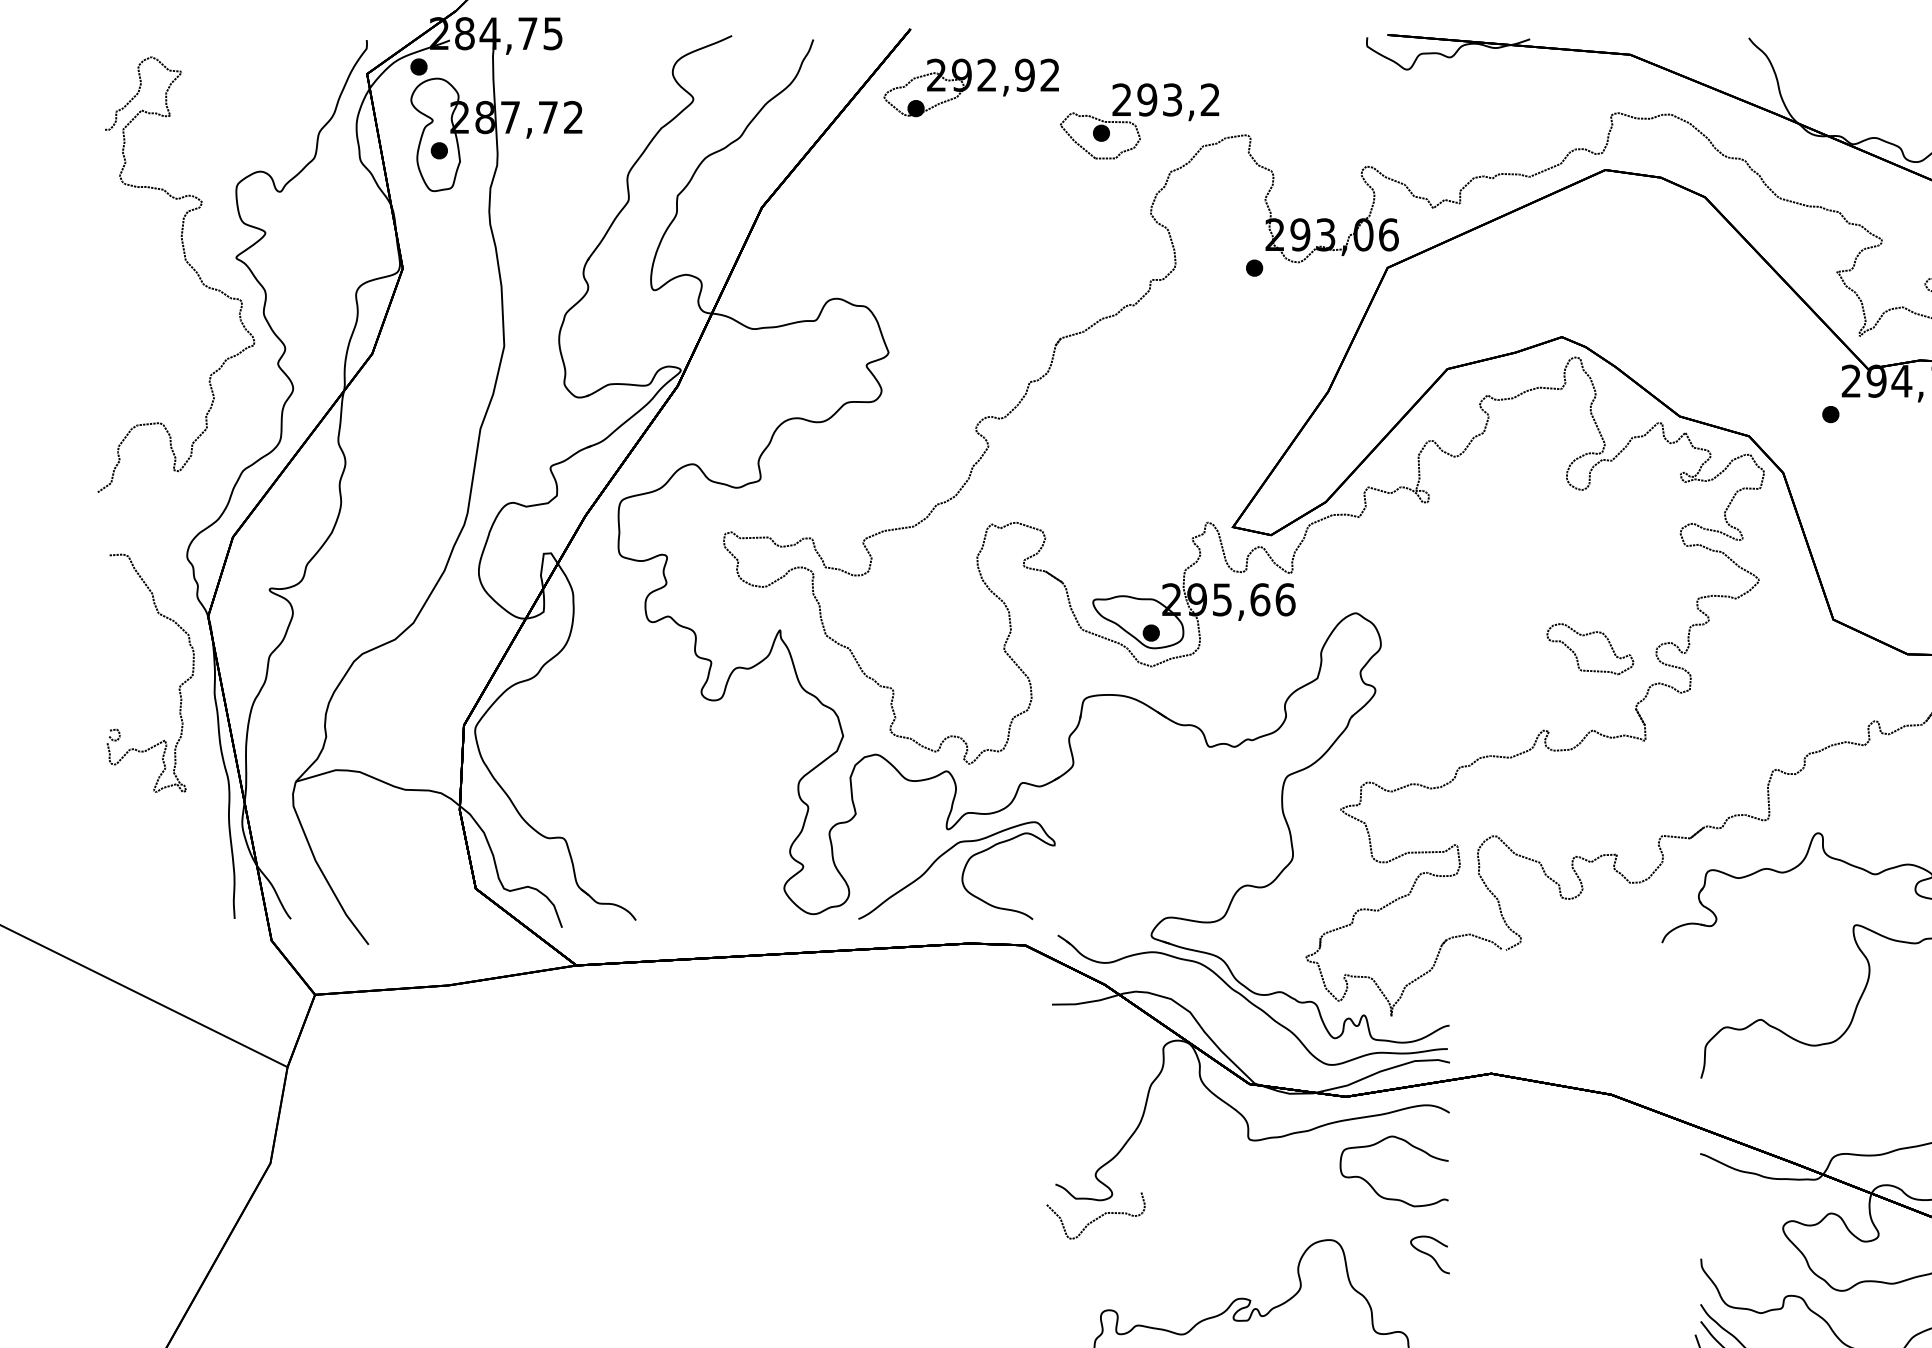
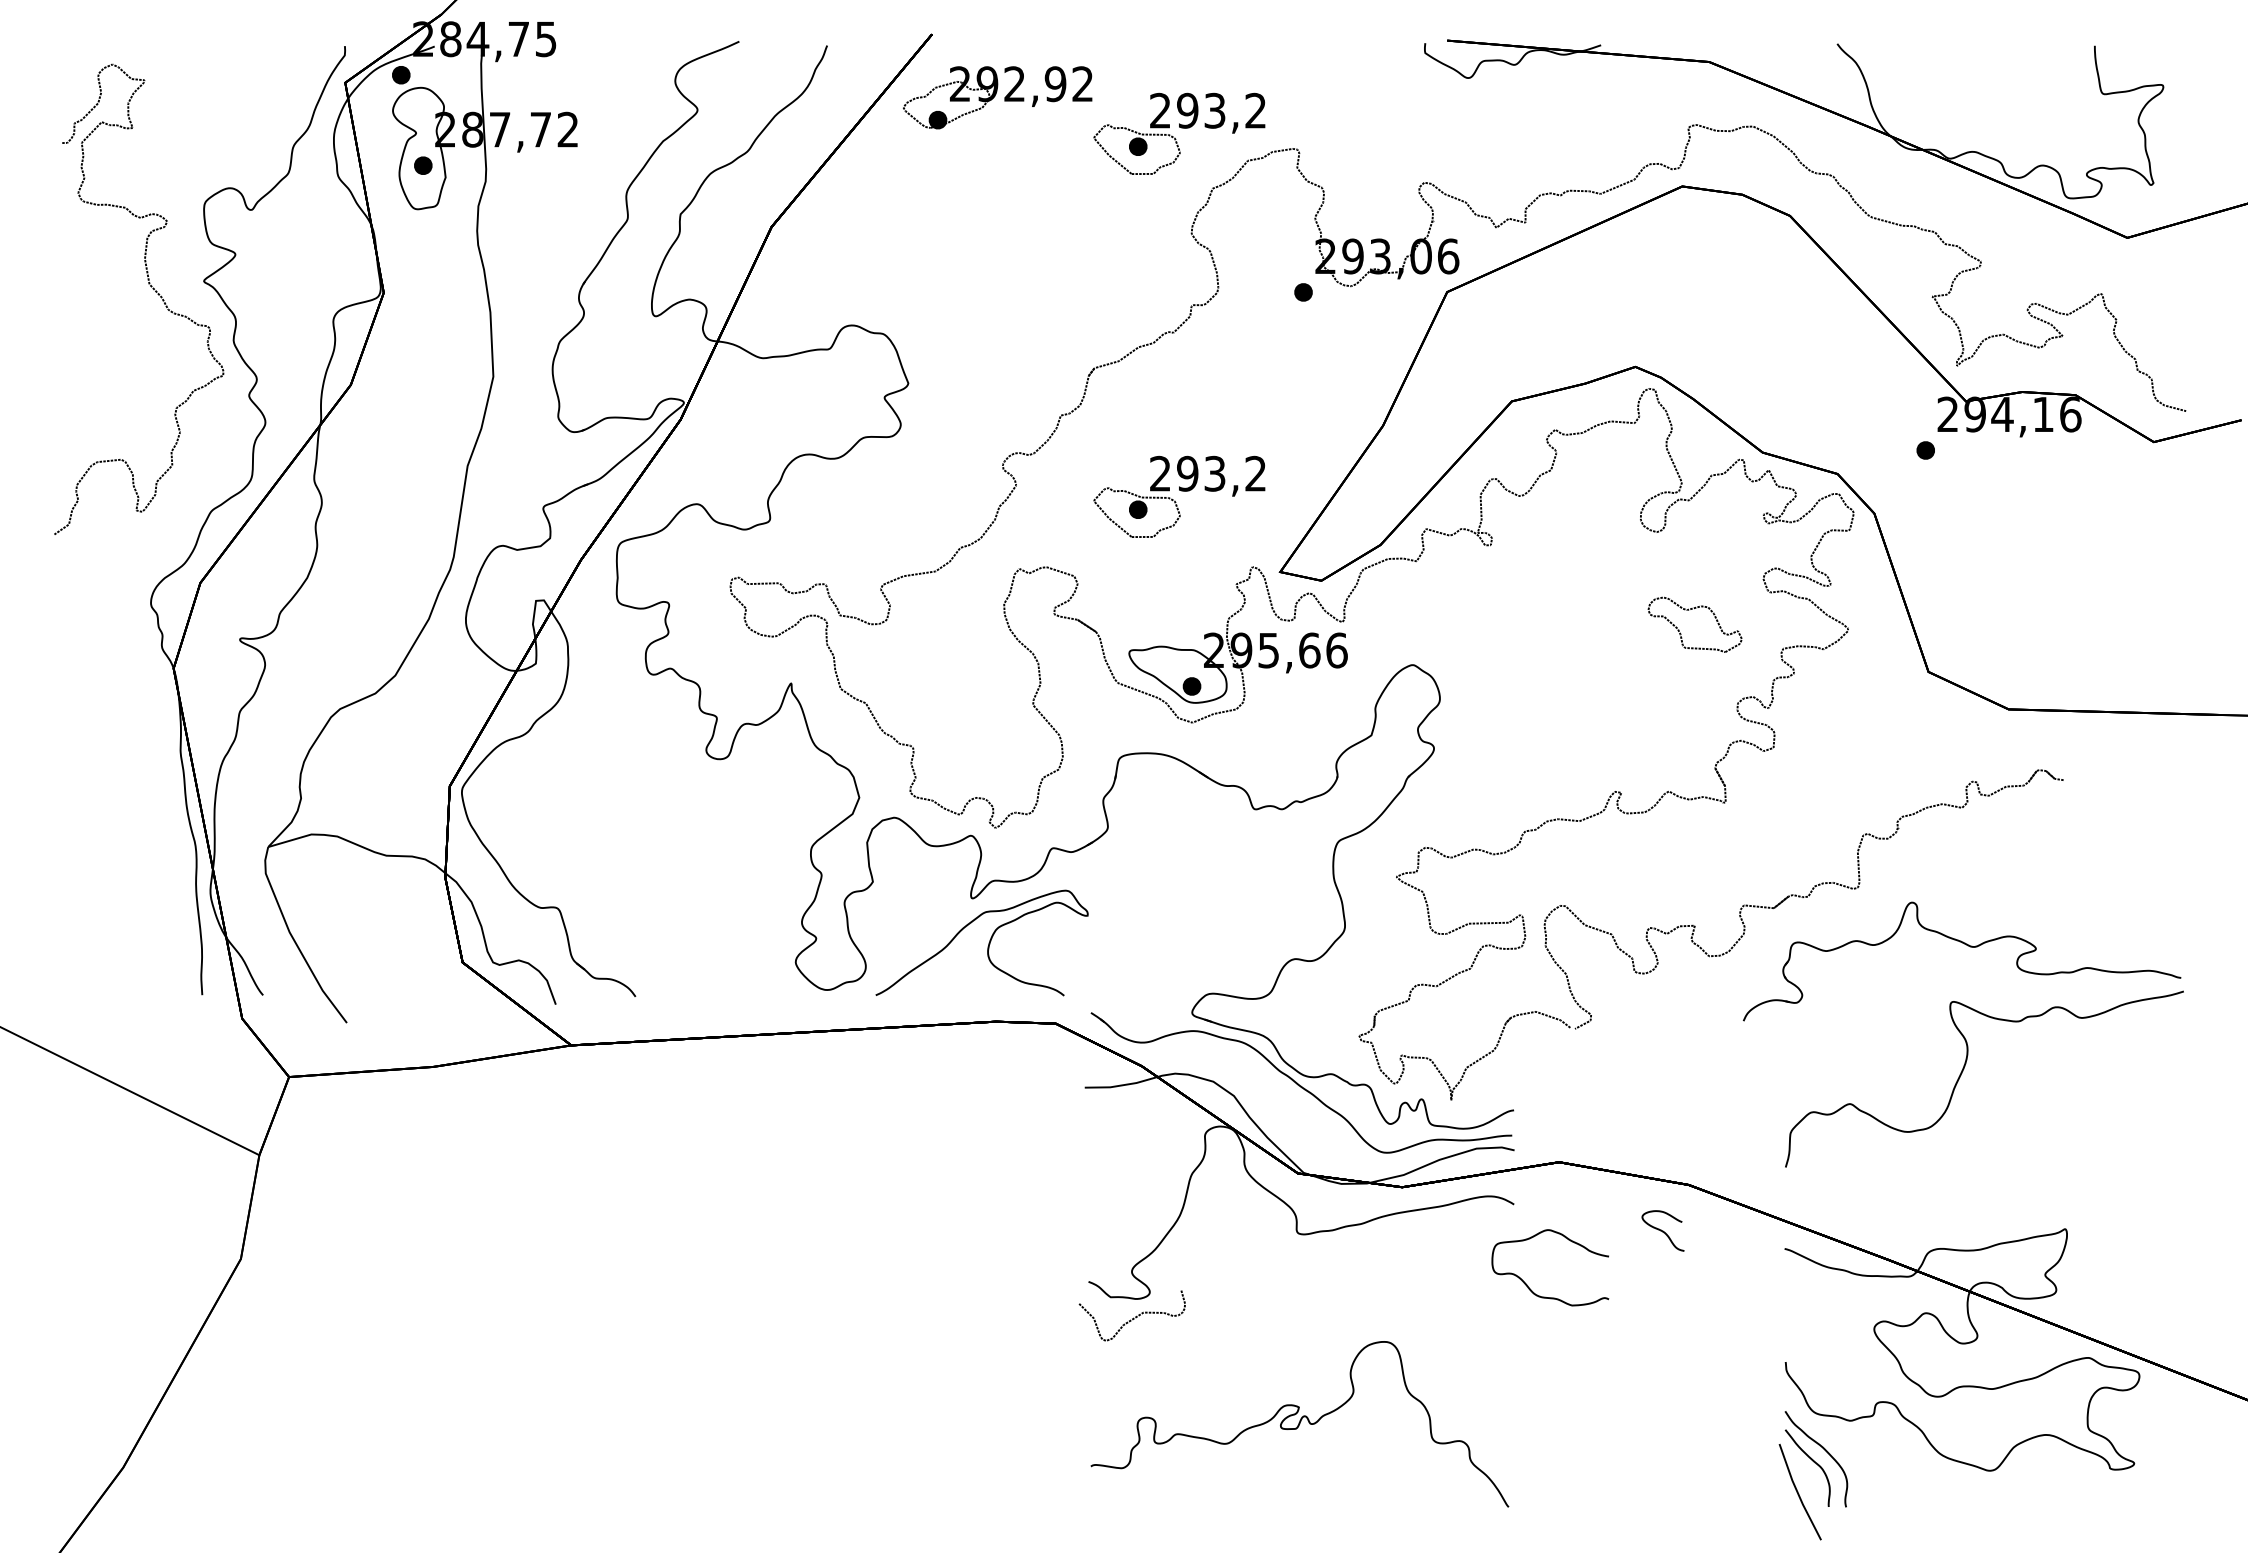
part: (1139, 457) -> (1179, 496), added
part: (1585, 635) -> (1689, 610), moved
part: (179, 685) -> (142, 743), removed
curve: (1374, 1187) -> (1528, 1285), moved
curve: (1429, 1254) -> (1662, 1230), moved

